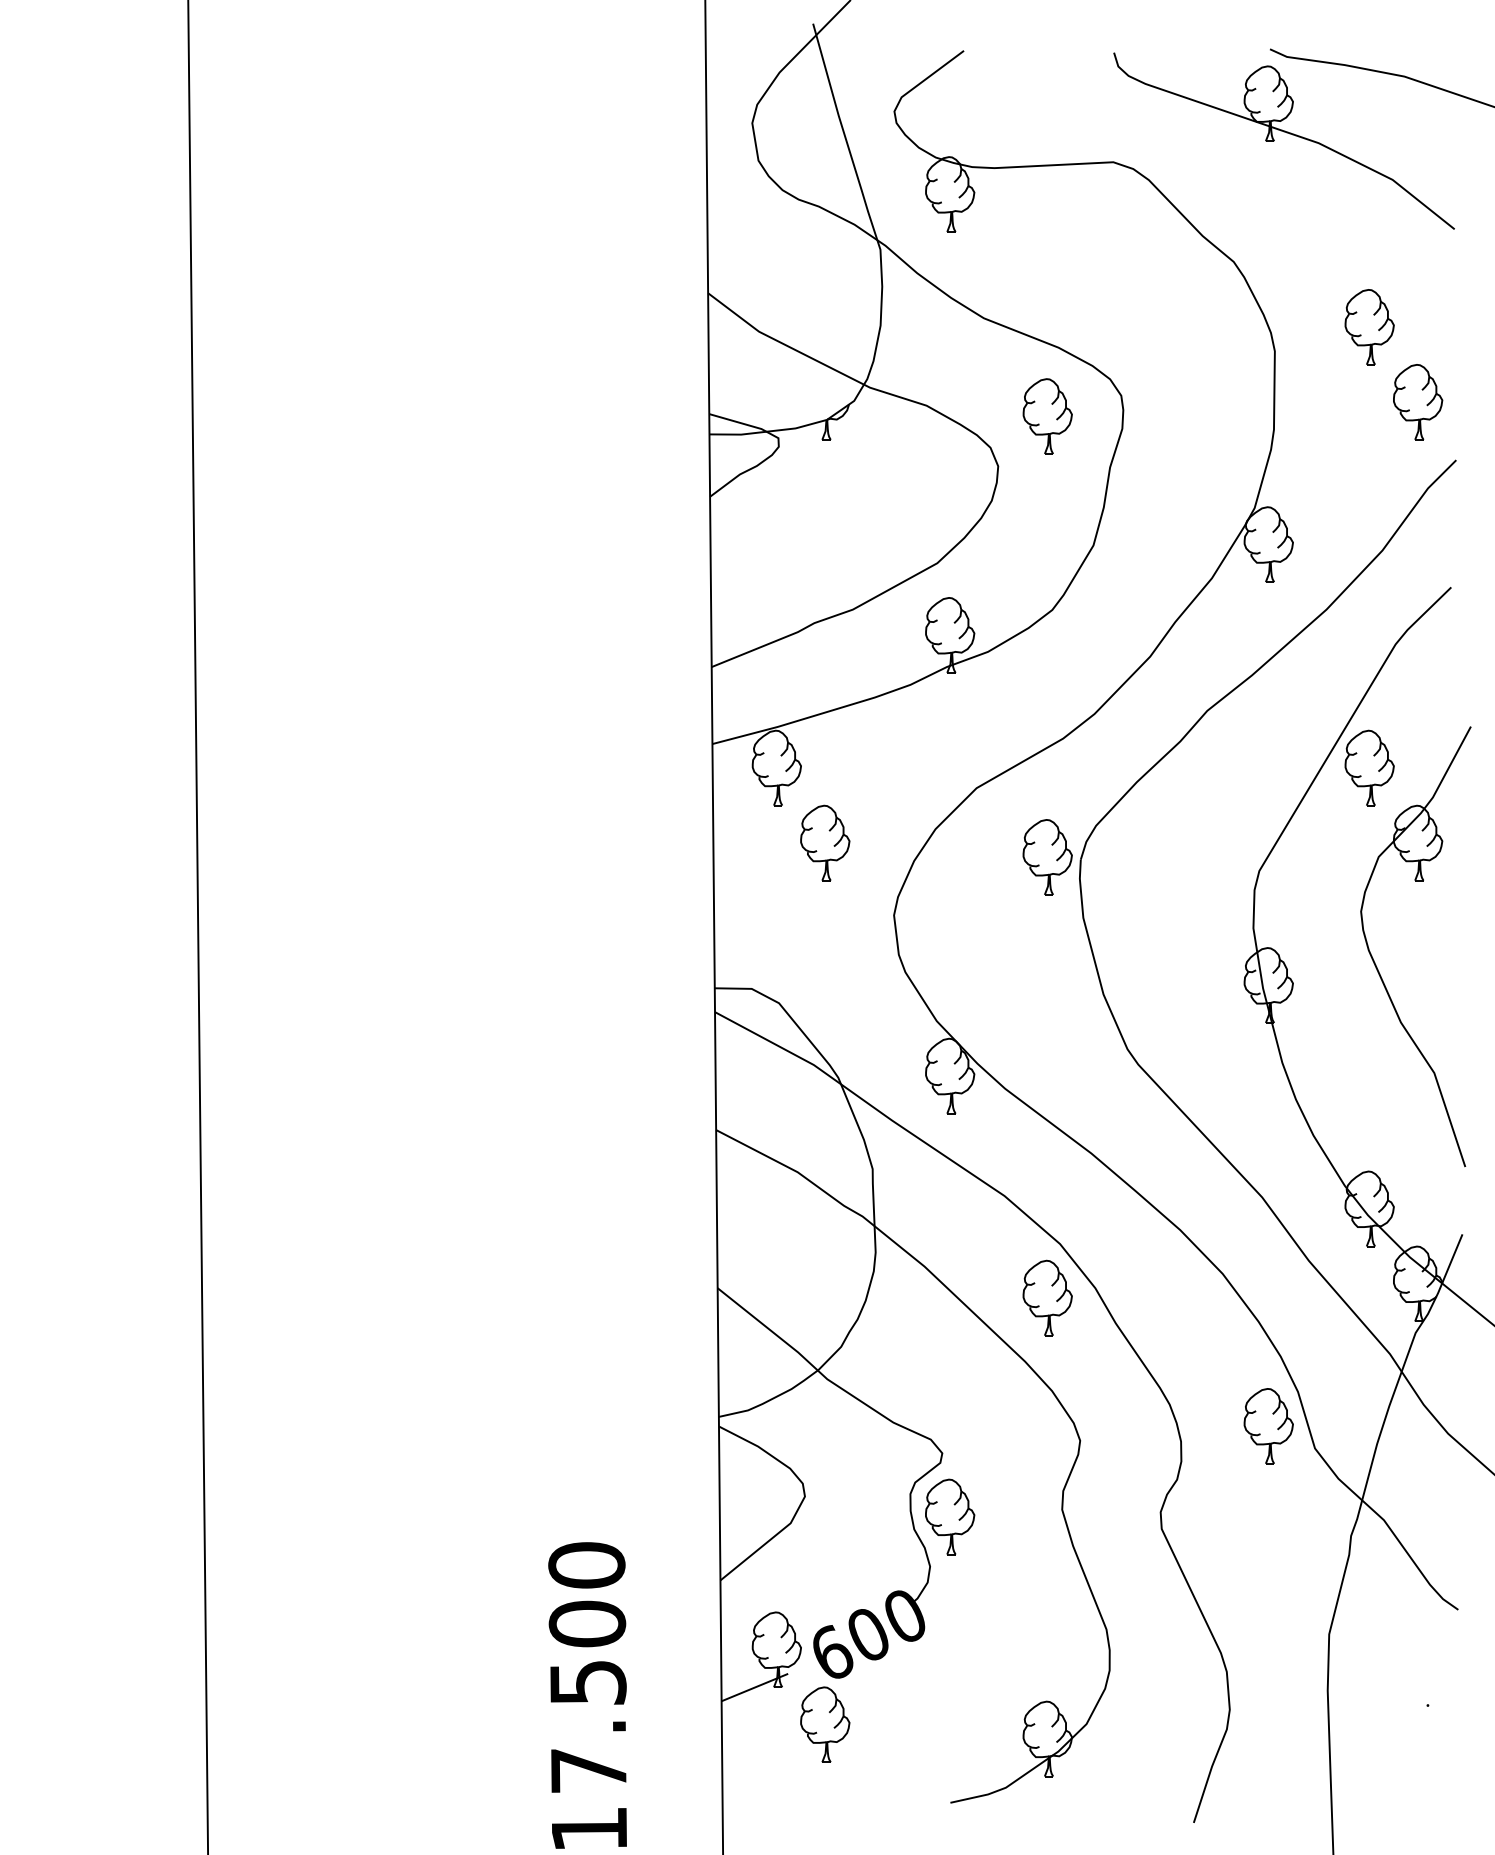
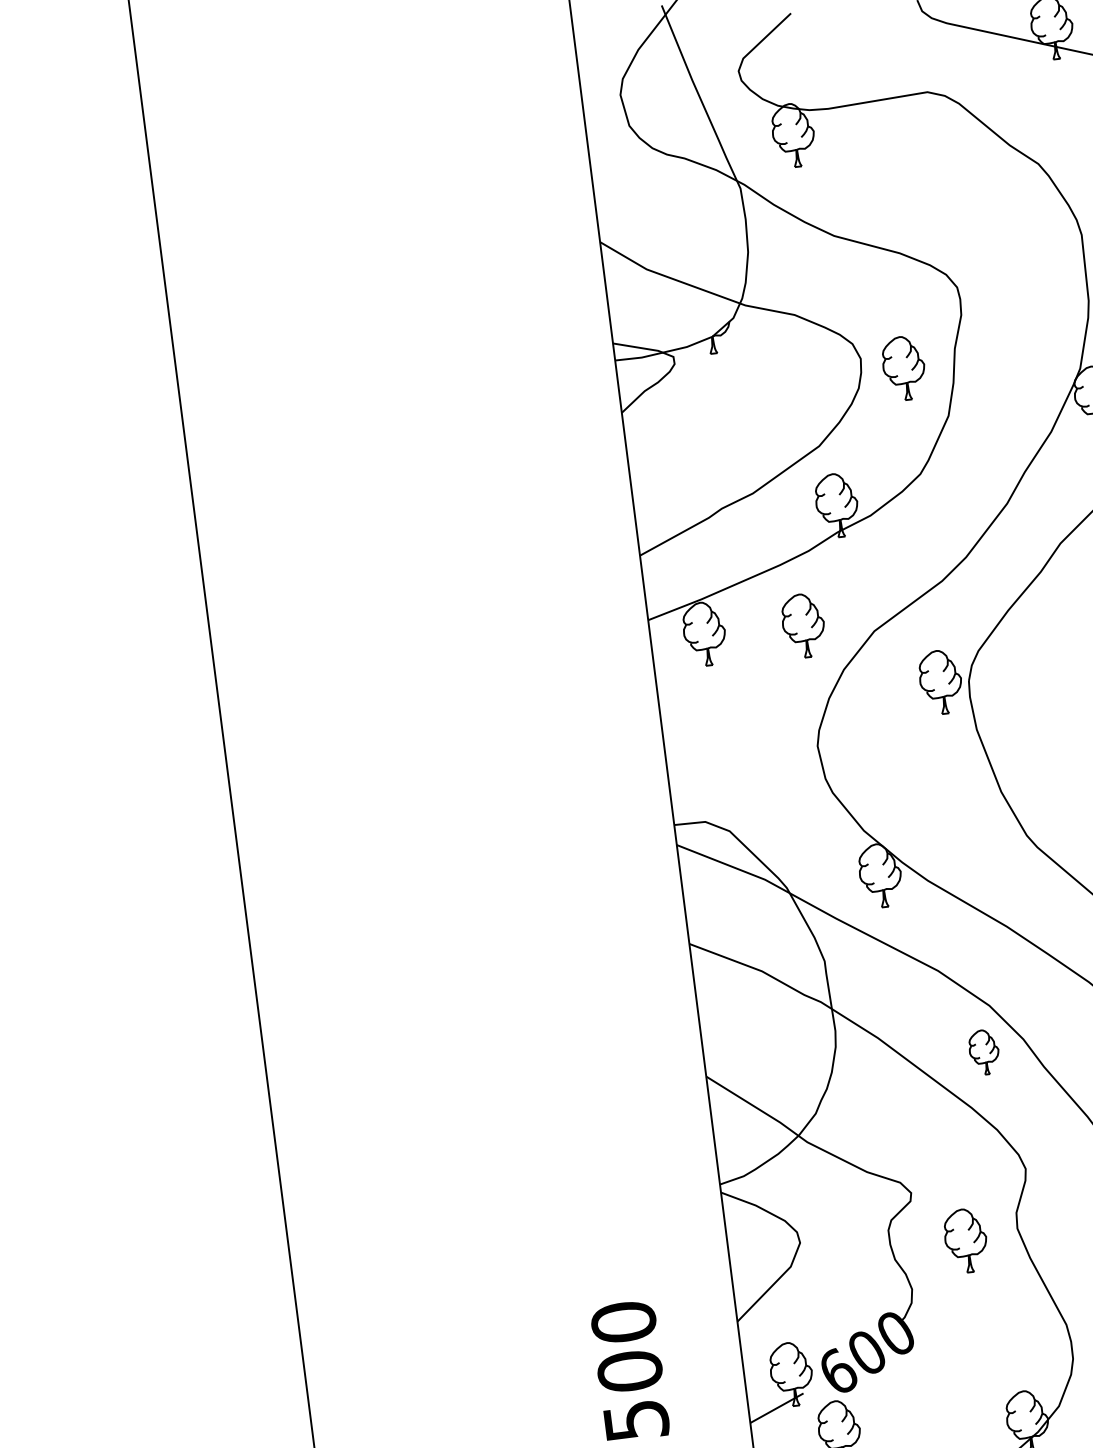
part: (1047, 416) -> (903, 368), moved
part: (825, 842) -> (803, 625), moved
part: (1047, 1297) -> (984, 1051), size x0.7
part: (950, 1516) -> (966, 1240), moved

